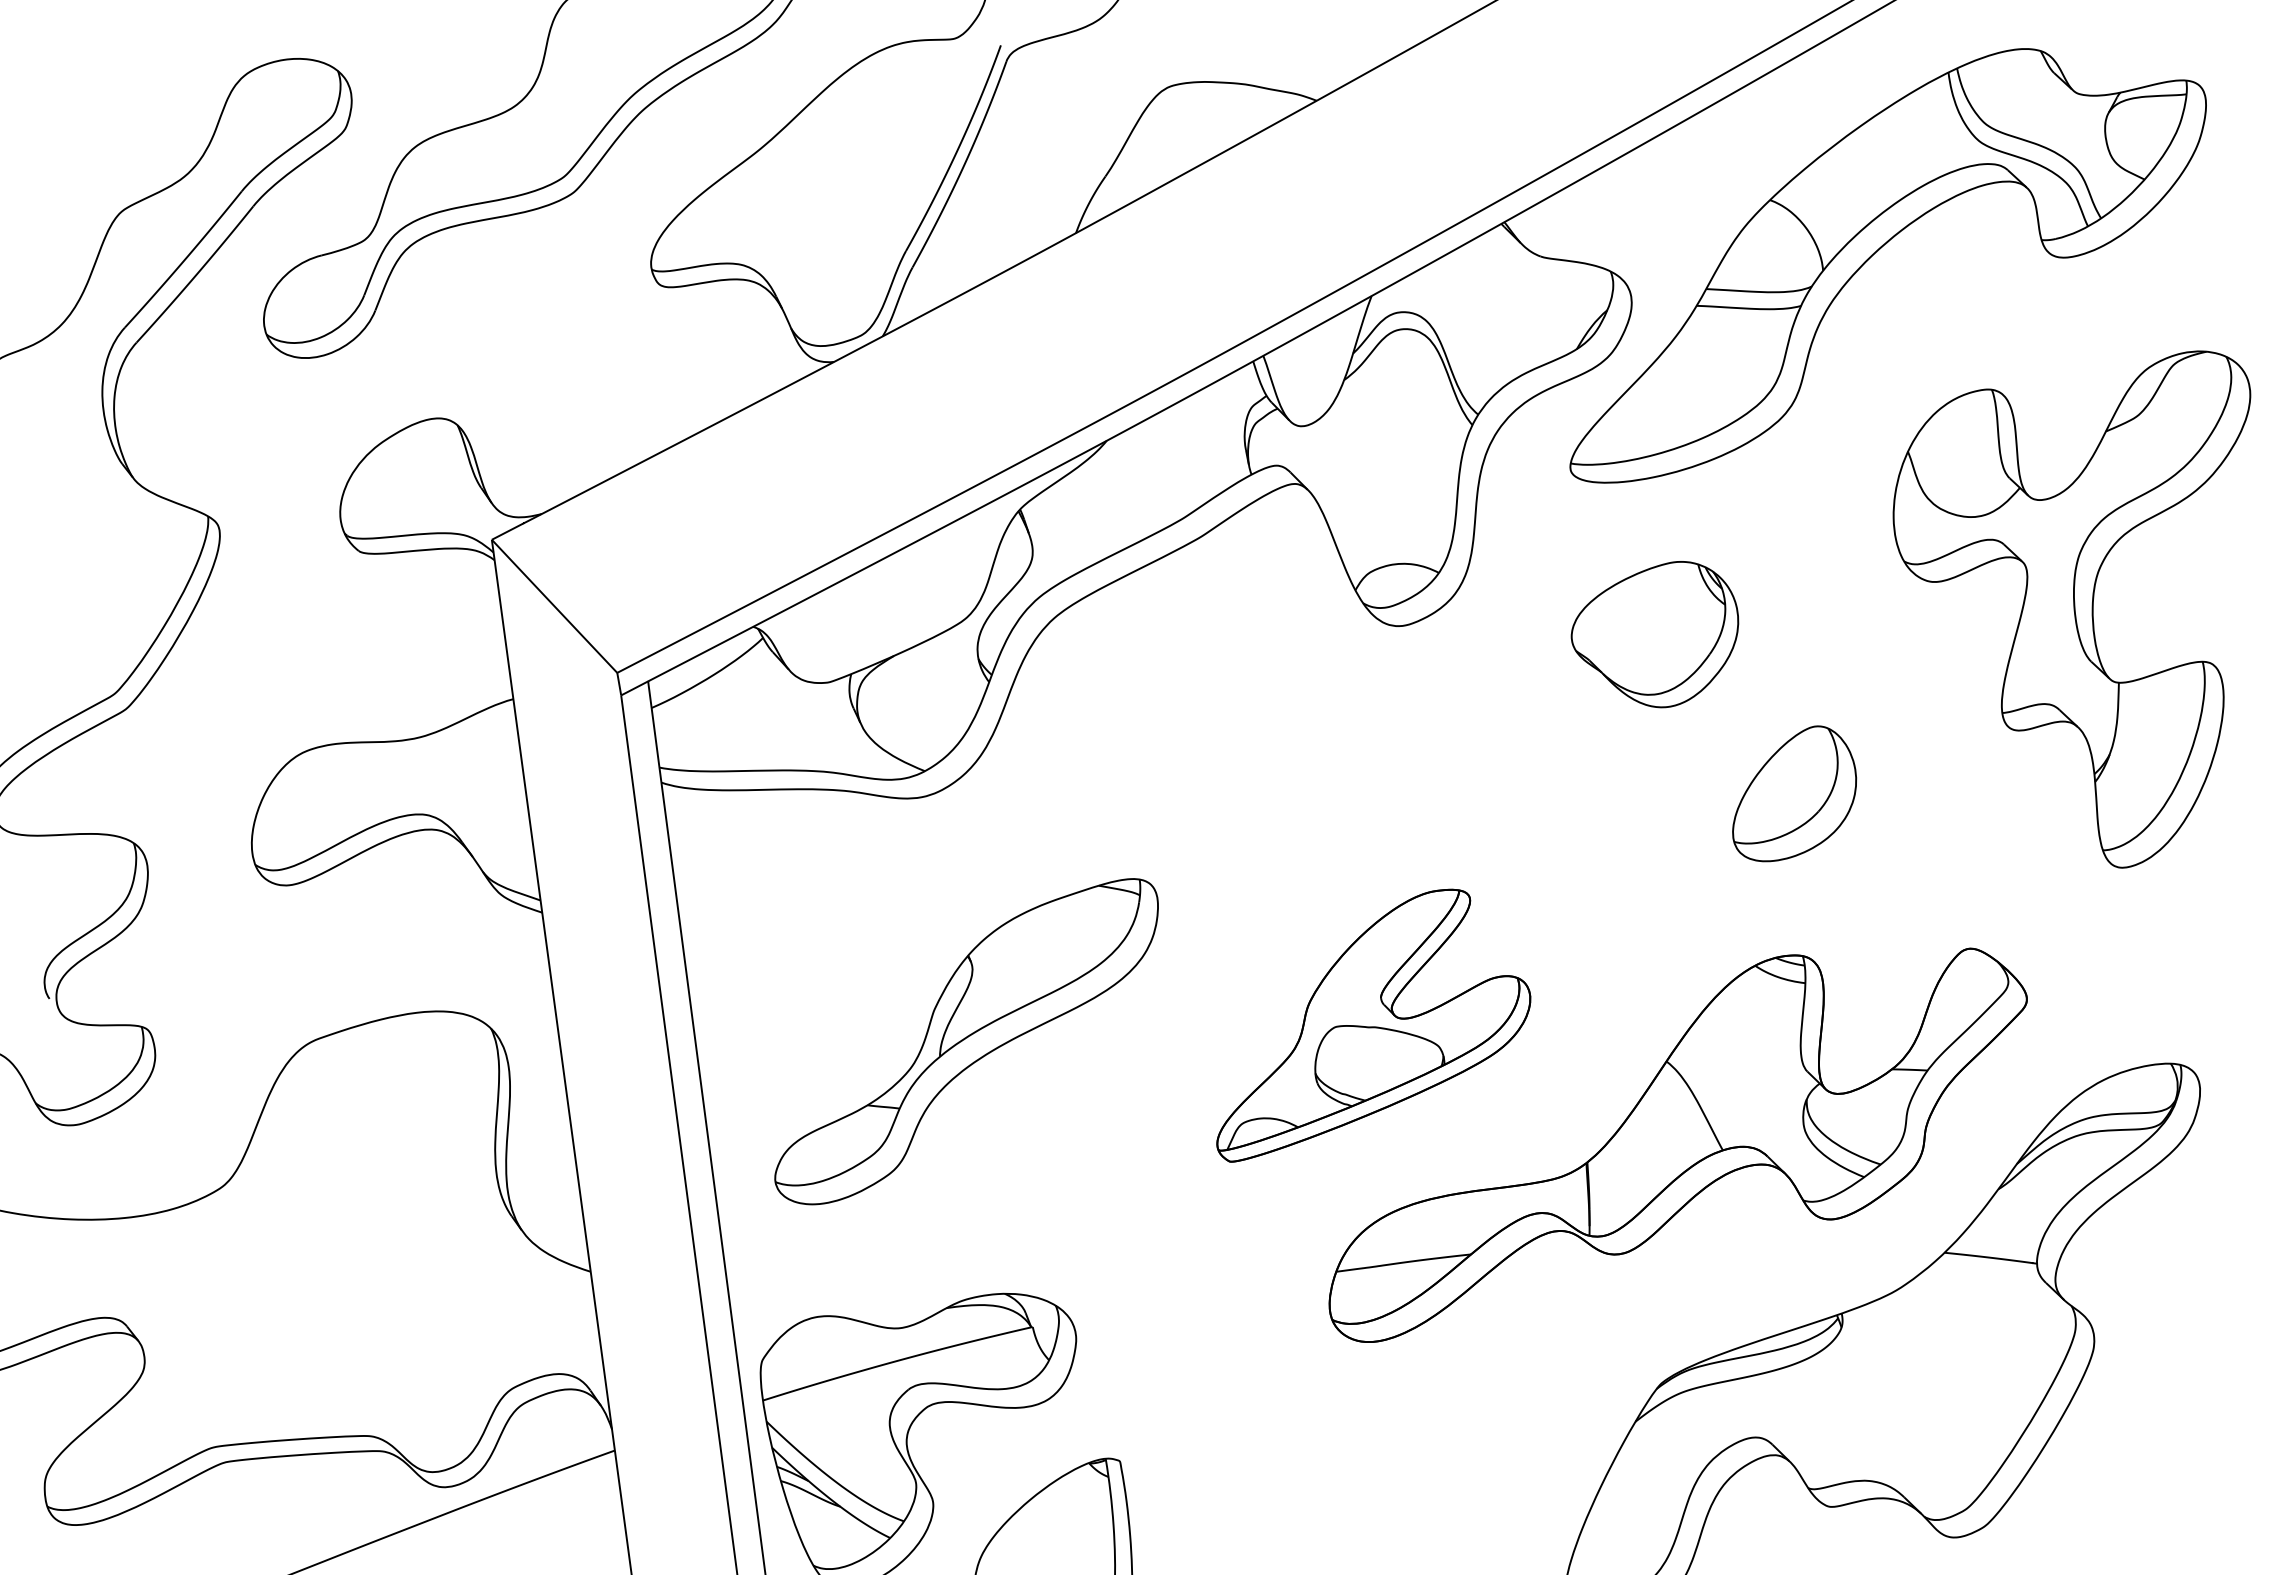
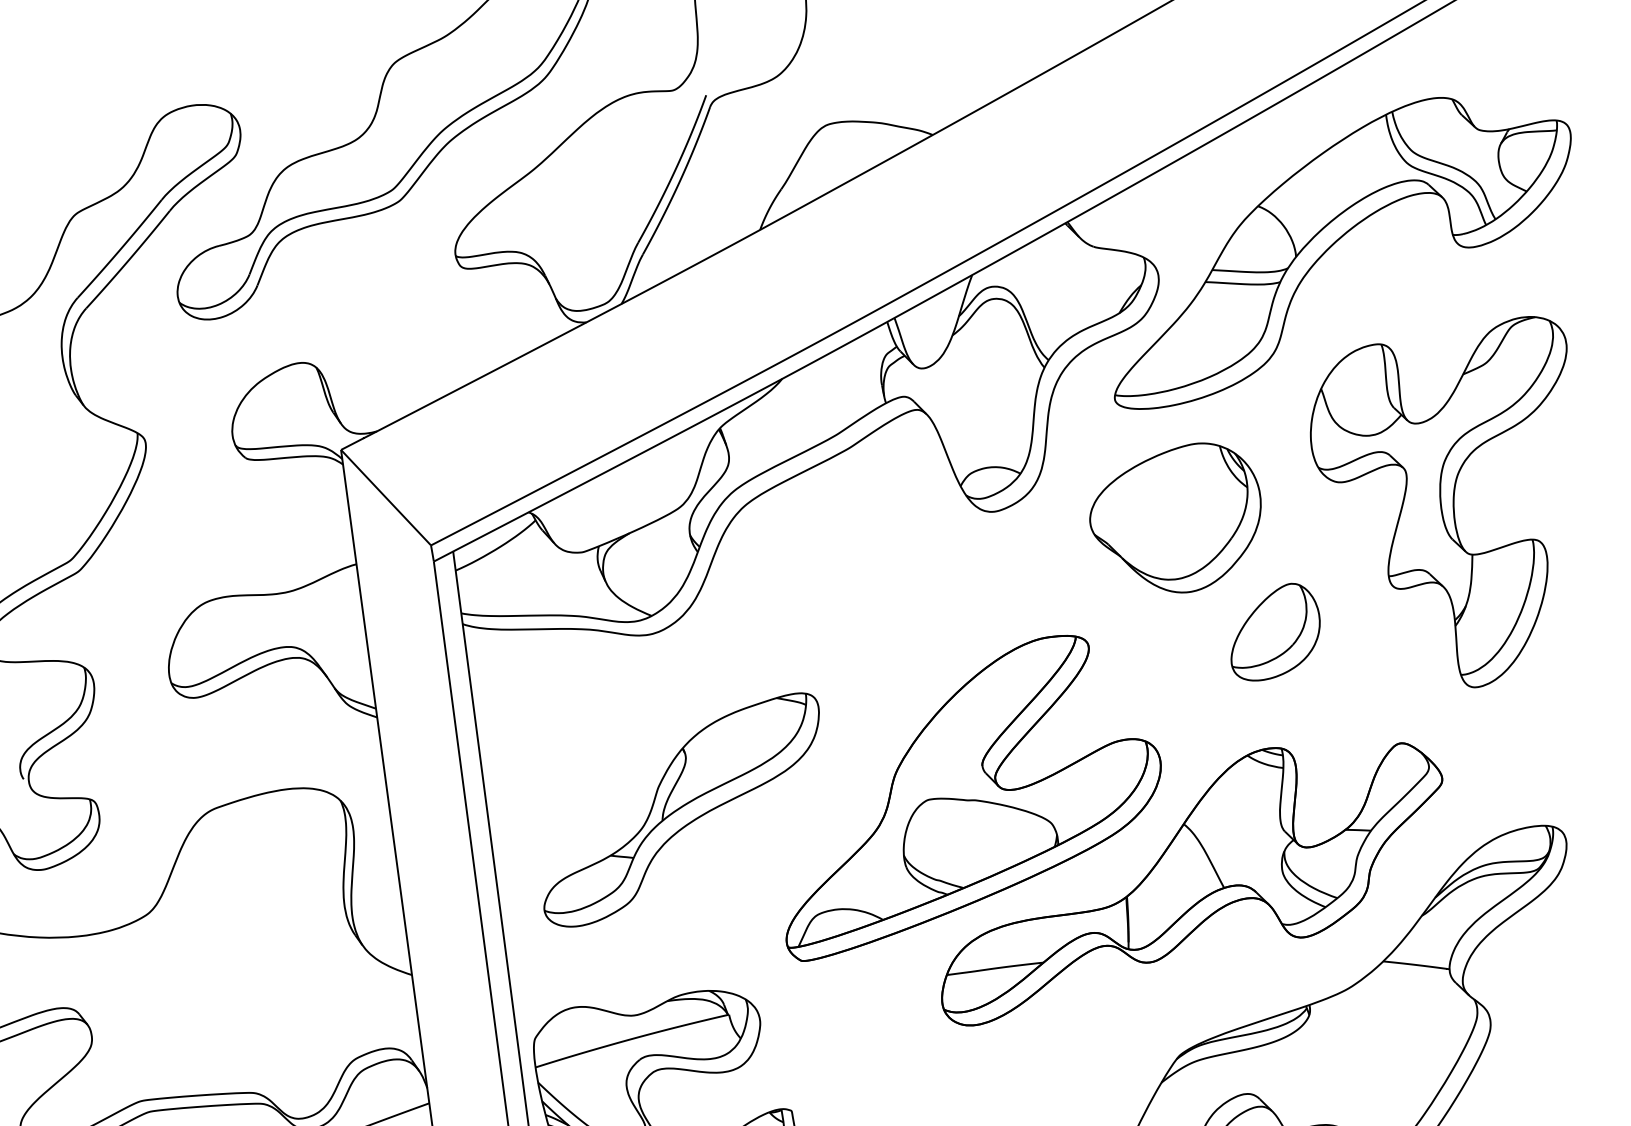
part: (2071, 609) -> (1438, 502), moved
part: (1654, 634) -> (1175, 517), size x1.43
part: (1373, 1025) -> (973, 798), size x1.67

